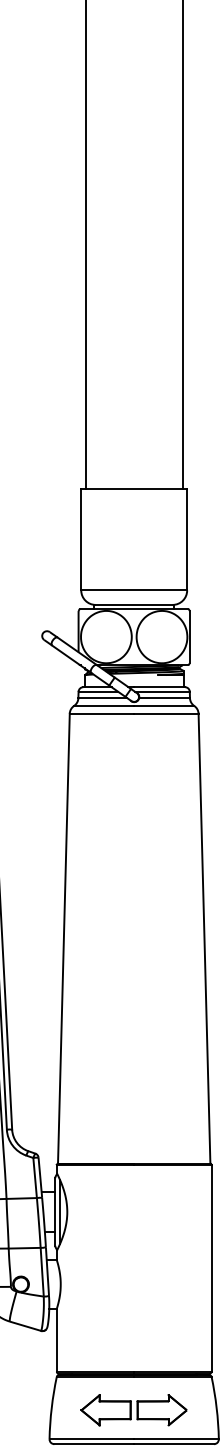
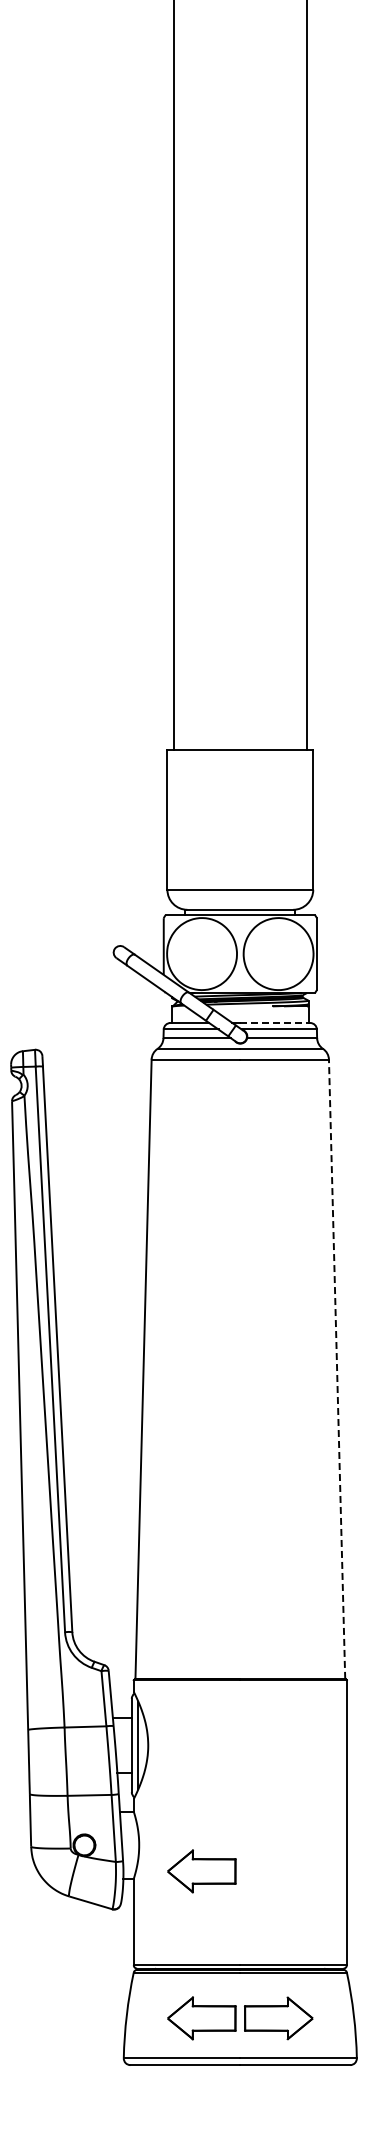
line: (159, 687) -> (274, 1023), solid -> dashed
line: (204, 938) -> (337, 1369), solid -> dashed
part: (105, 1303) -> (201, 1871), added

